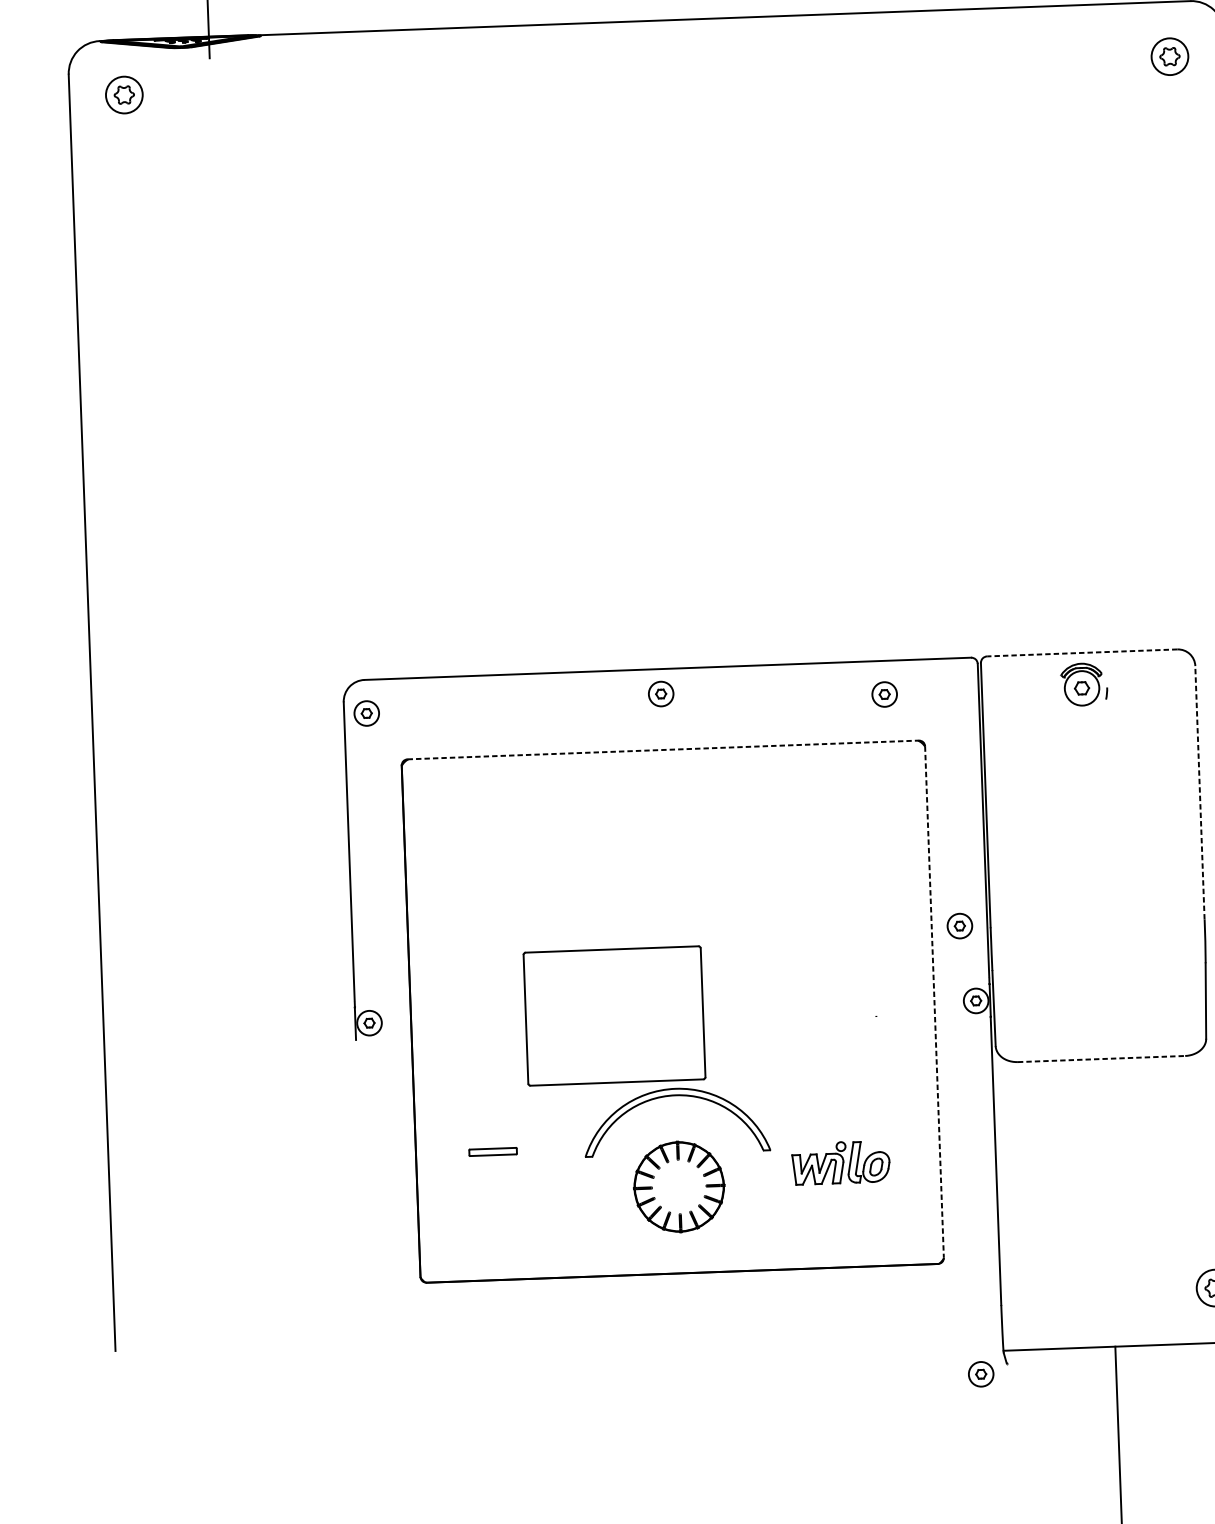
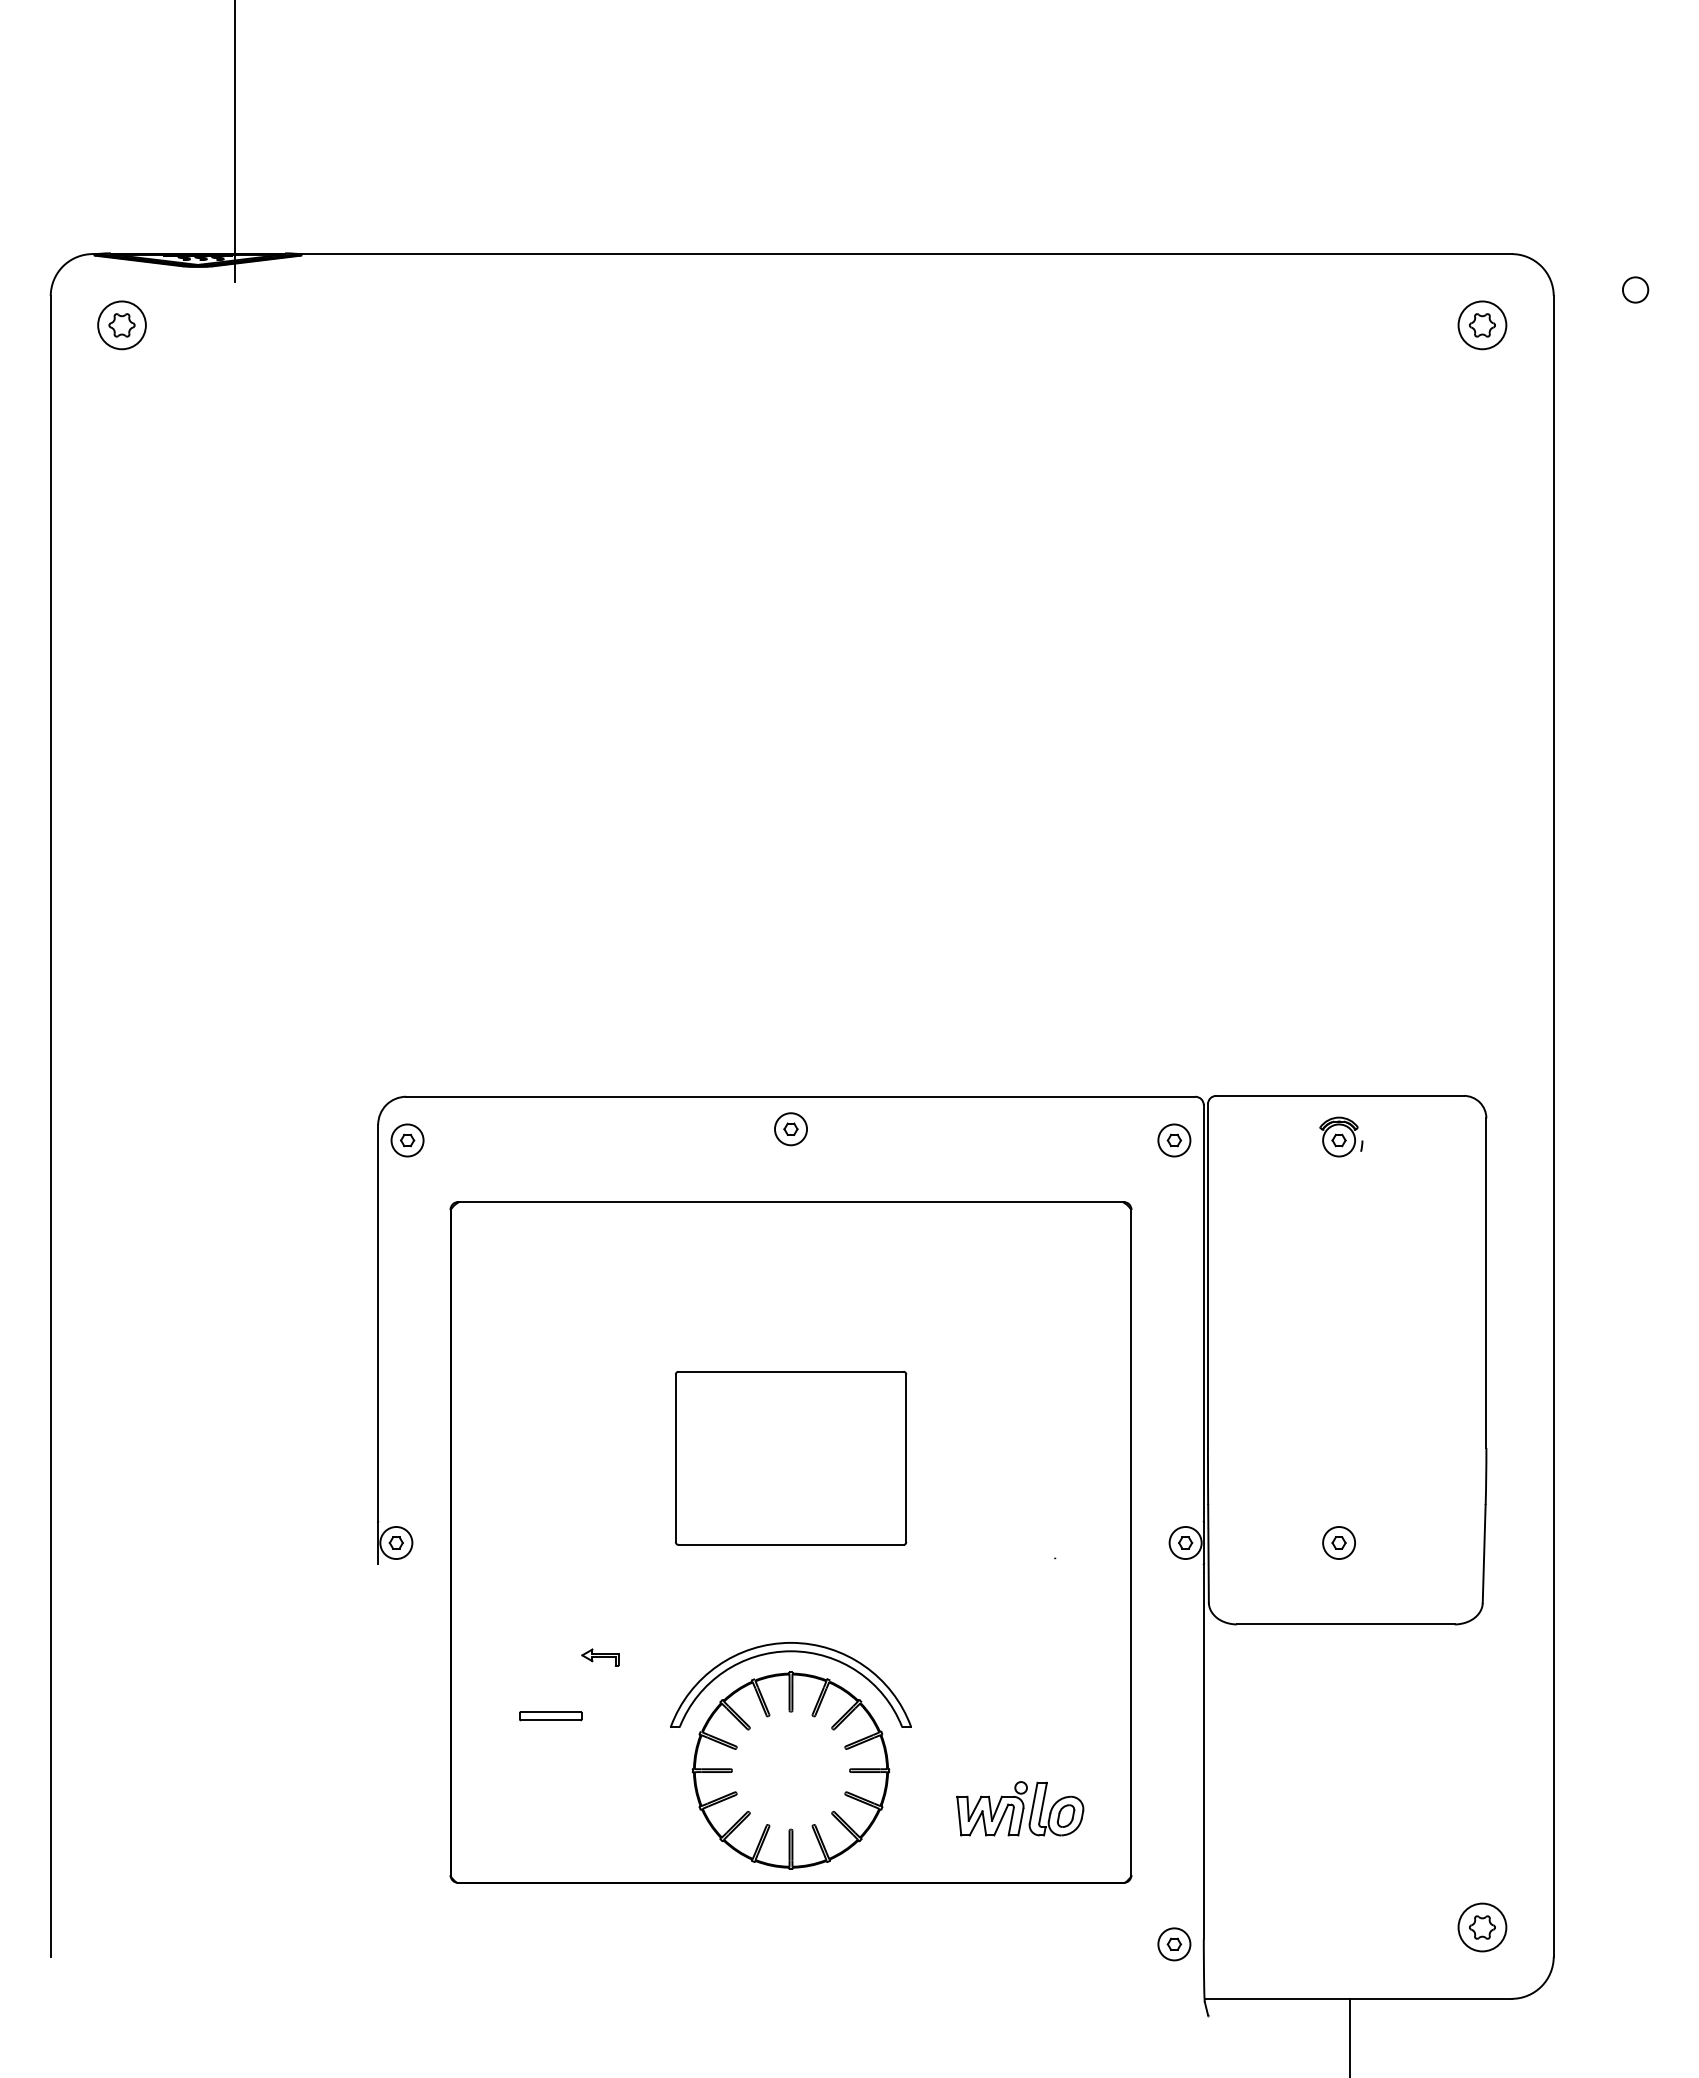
line: (1082, 652) -> (1340, 1095), dashed -> solid
part: (1084, 684) -> (1341, 1136), size x0.71
part: (884, 694) -> (1174, 1140), moved
line: (663, 750) -> (791, 1202), dashed -> solid
line: (1200, 793) -> (1486, 1283), dashed -> solid
part: (959, 925) -> (1338, 1542), moved
line: (934, 1002) -> (1131, 1542), dashed -> solid
part: (614, 1016) -> (791, 1458), moved
line: (1101, 1059) -> (1345, 1624), dashed -> solid
part: (529, 1105) -> (600, 1657), added
part: (841, 1162) -> (1020, 1808), moved
part: (678, 1186) -> (790, 1770), size x1.67
part: (981, 1374) -> (1174, 1944), moved

